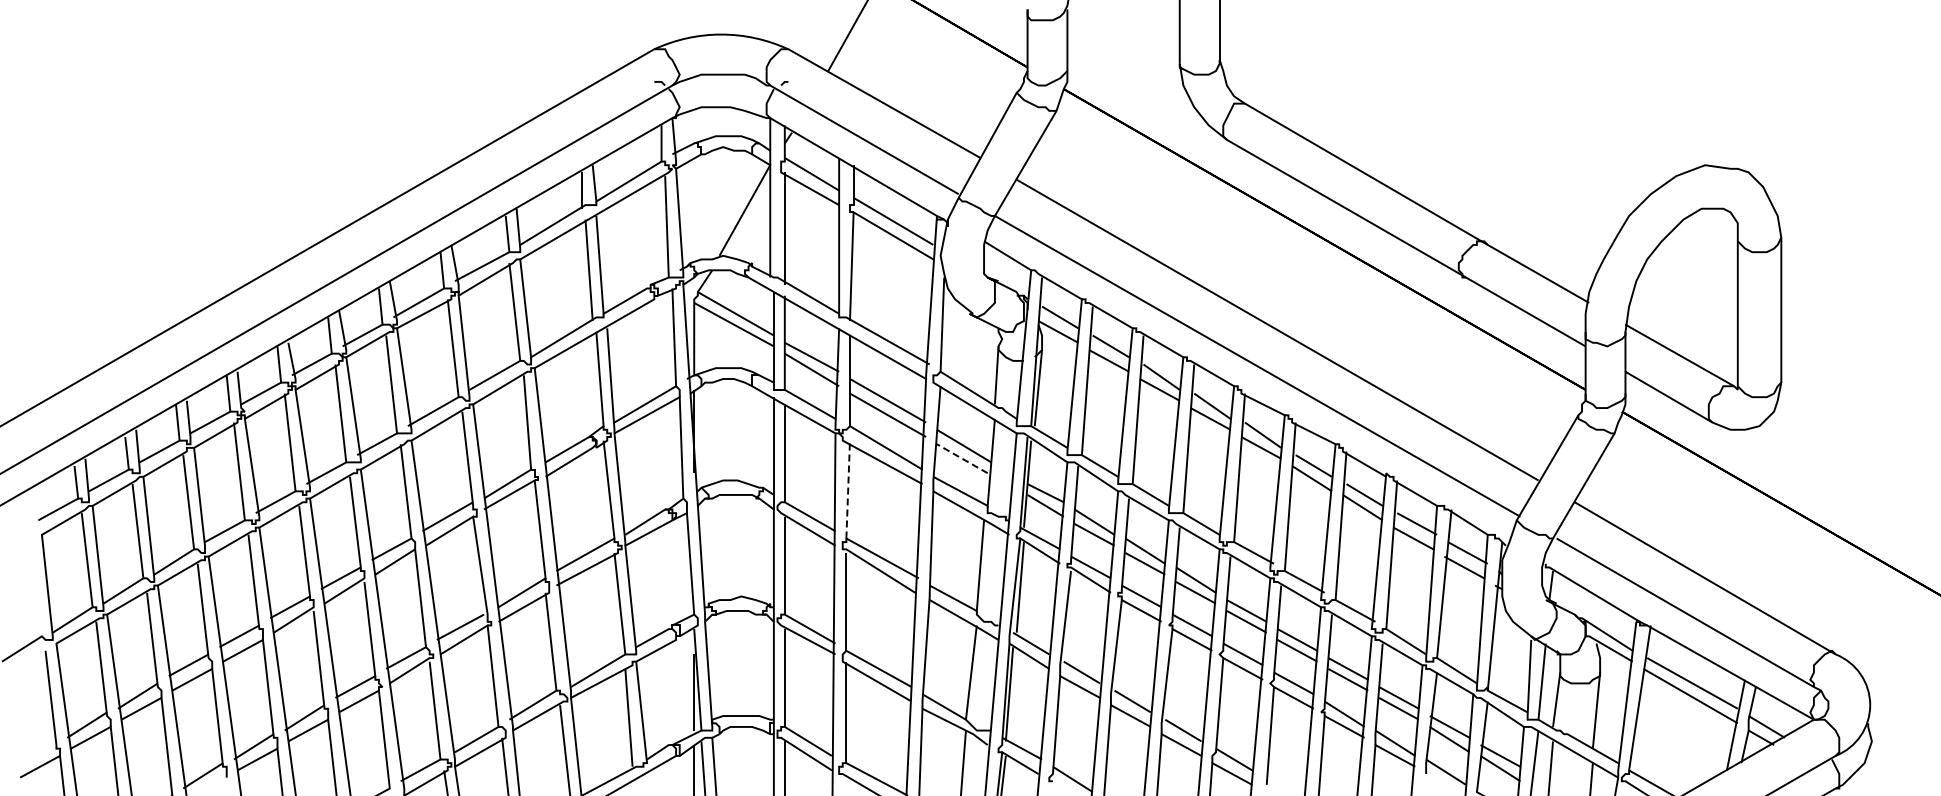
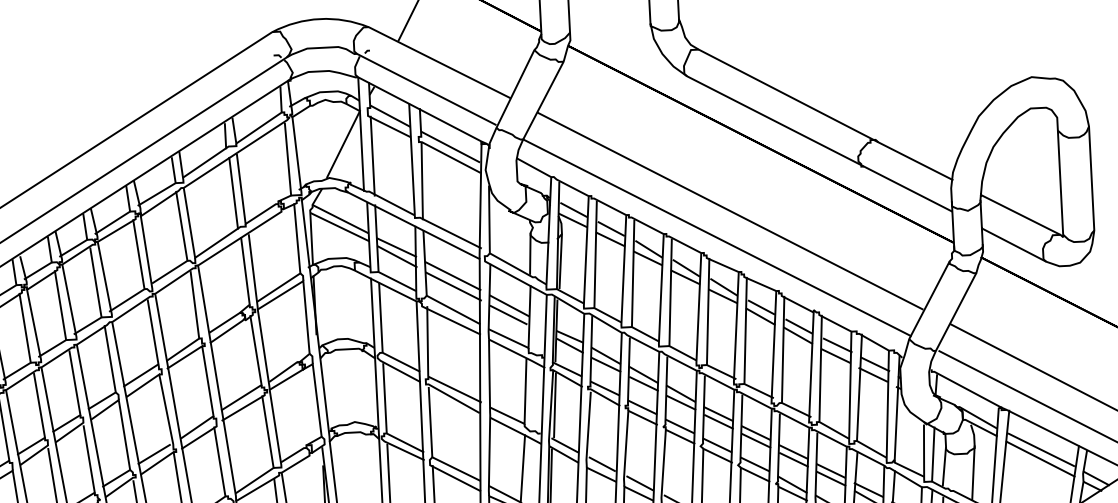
line: (961, 458) -> (508, 314), dashed -> solid
line: (848, 489) -> (427, 341), dashed -> solid

